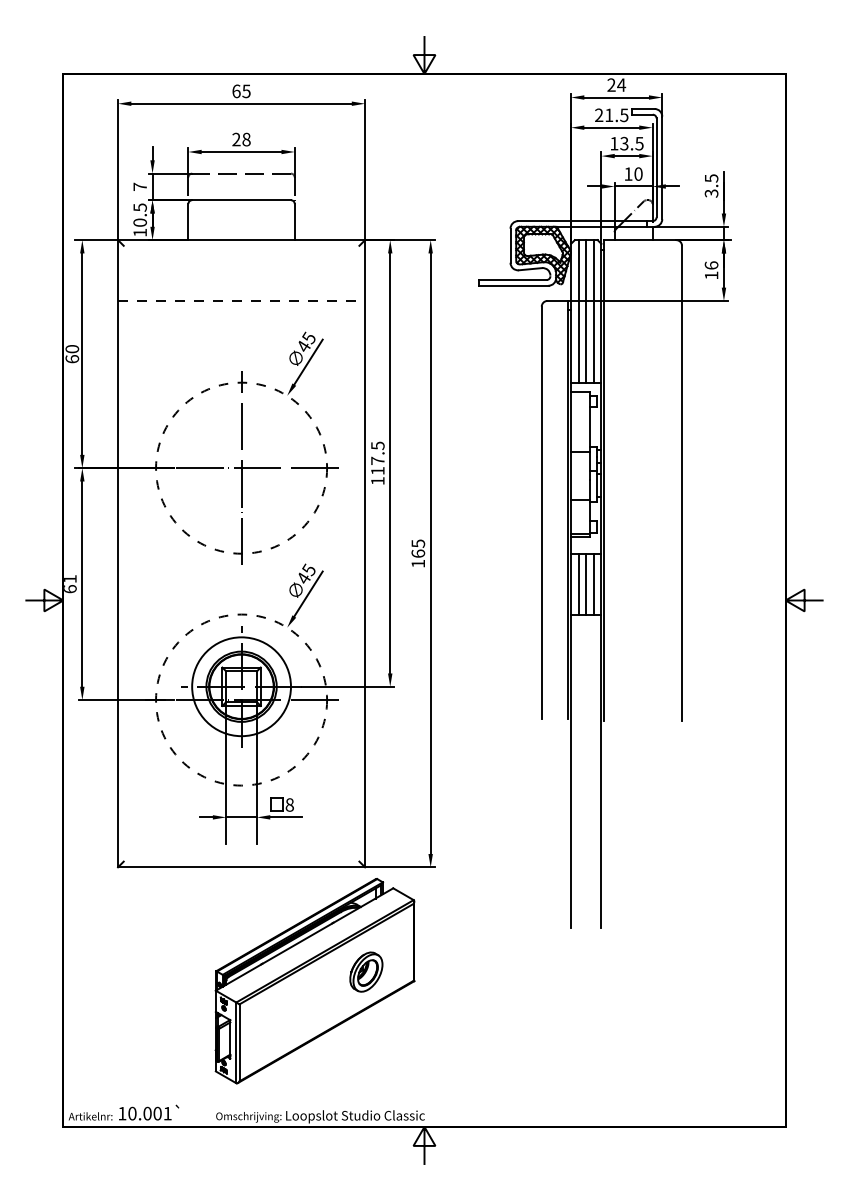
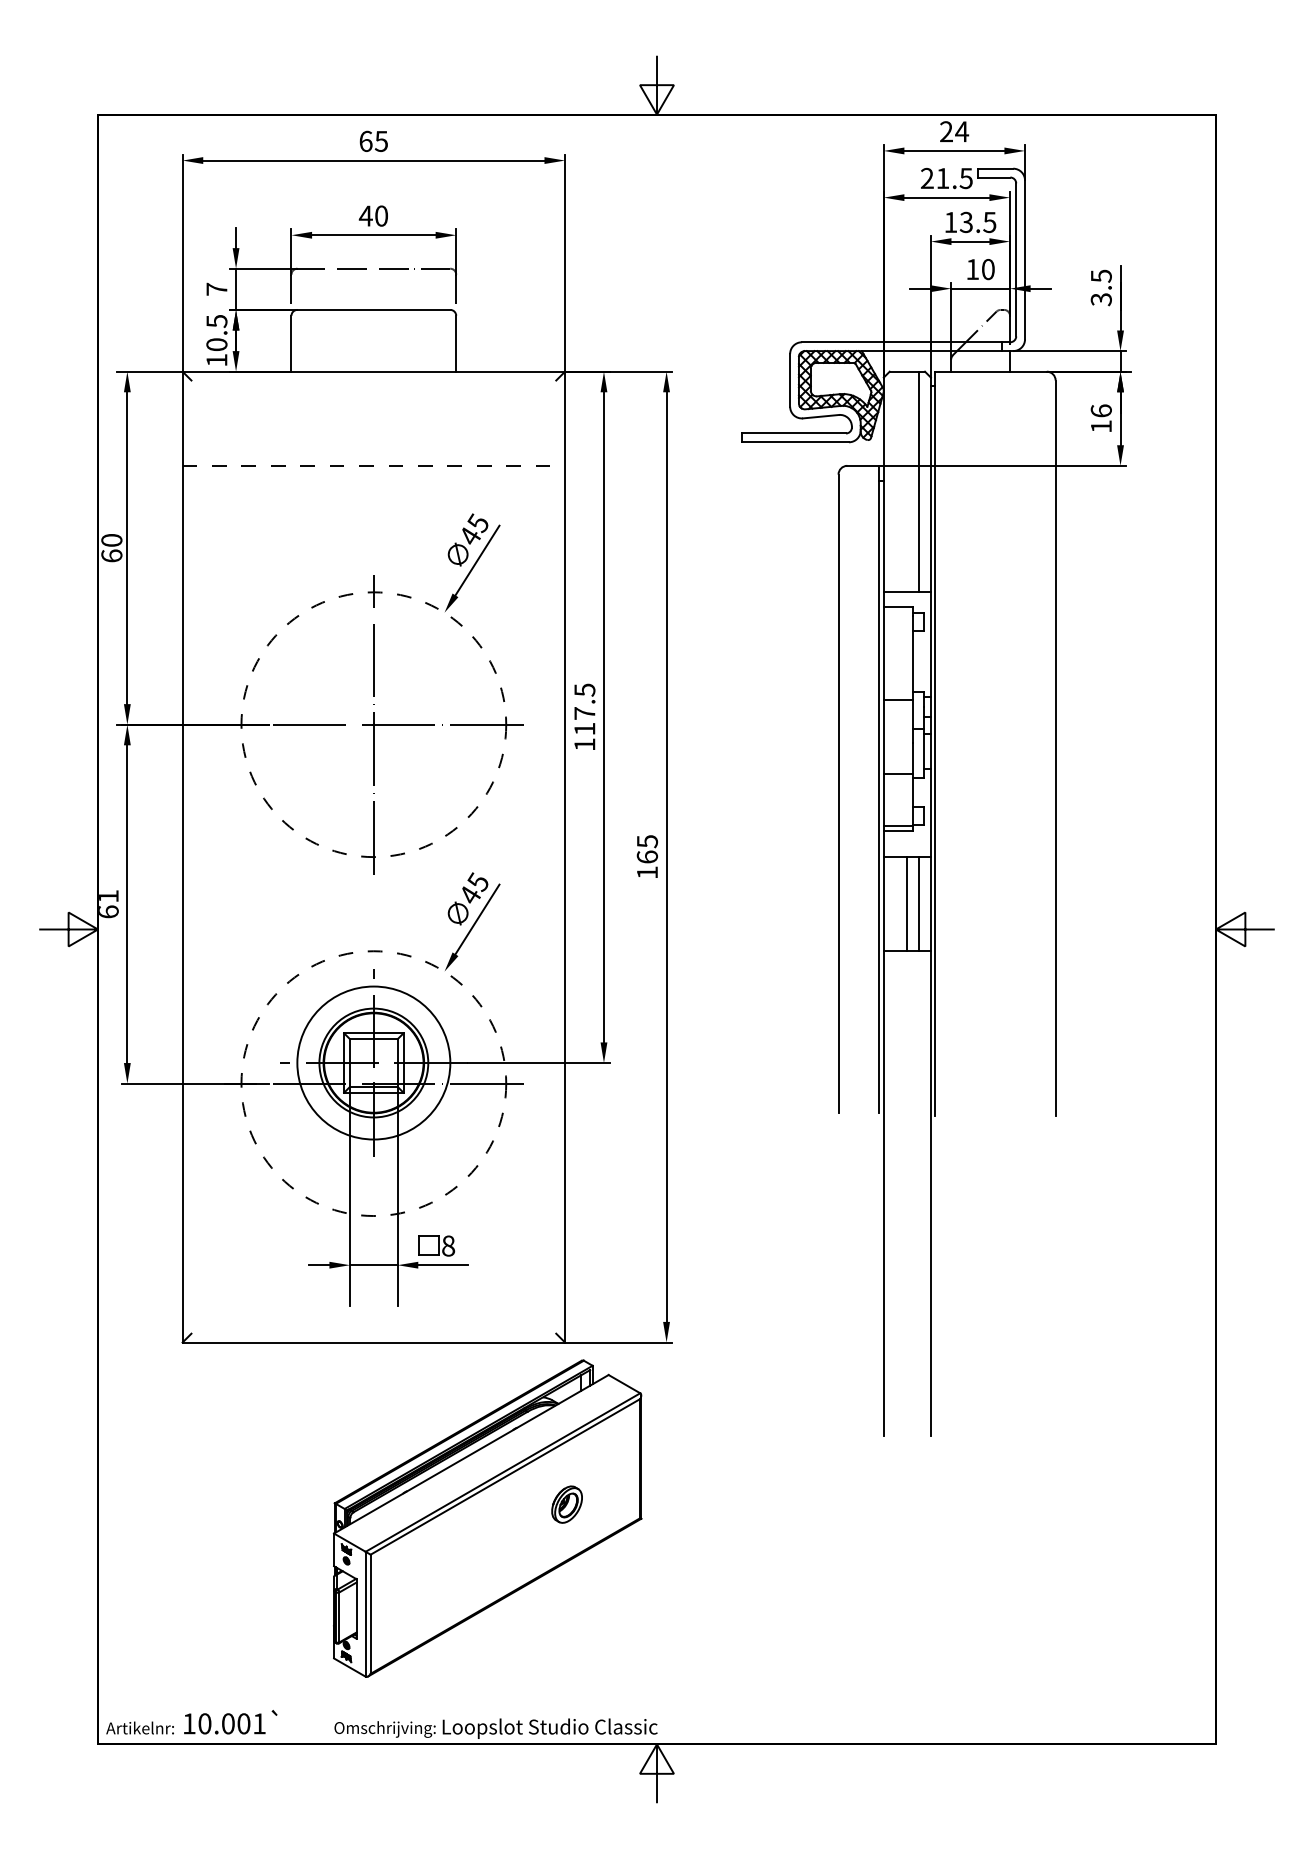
text: (241, 139) -> (373, 215), 28 -> 40
line: (578, 311) -> (895, 482), removed
line: (586, 311) -> (907, 482), removed
line: (578, 583) -> (895, 903), removed
part: (366, 971) -> (567, 1503), size x0.6

